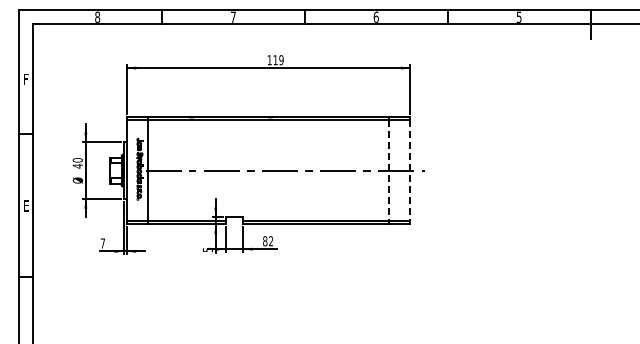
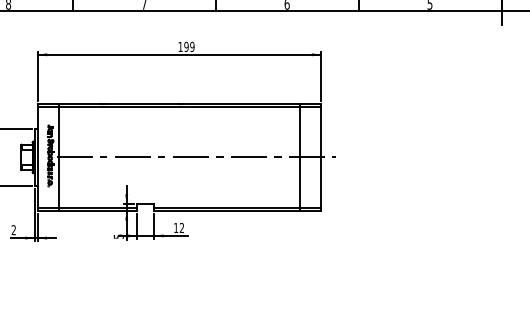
text: (275, 60) -> (186, 47), 119 -> 199
line: (388, 170) -> (299, 157), dashed -> solid
line: (410, 170) -> (321, 157), dashed -> solid
text: (265, 241) -> (176, 228), 82 -> 12
text: (102, 243) -> (13, 230), 7 -> 2

